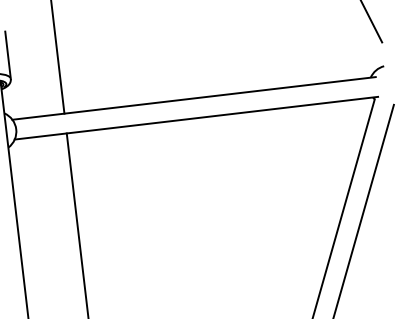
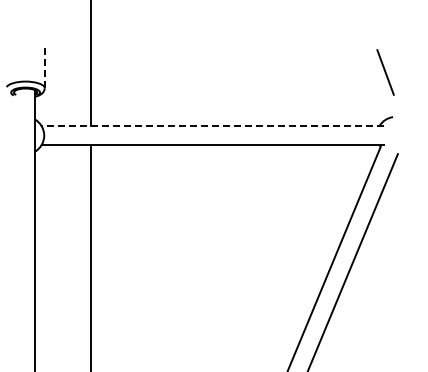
line: (7, 54) -> (44, 65), solid -> dashed
line: (193, 98) -> (212, 126), solid -> dashed

